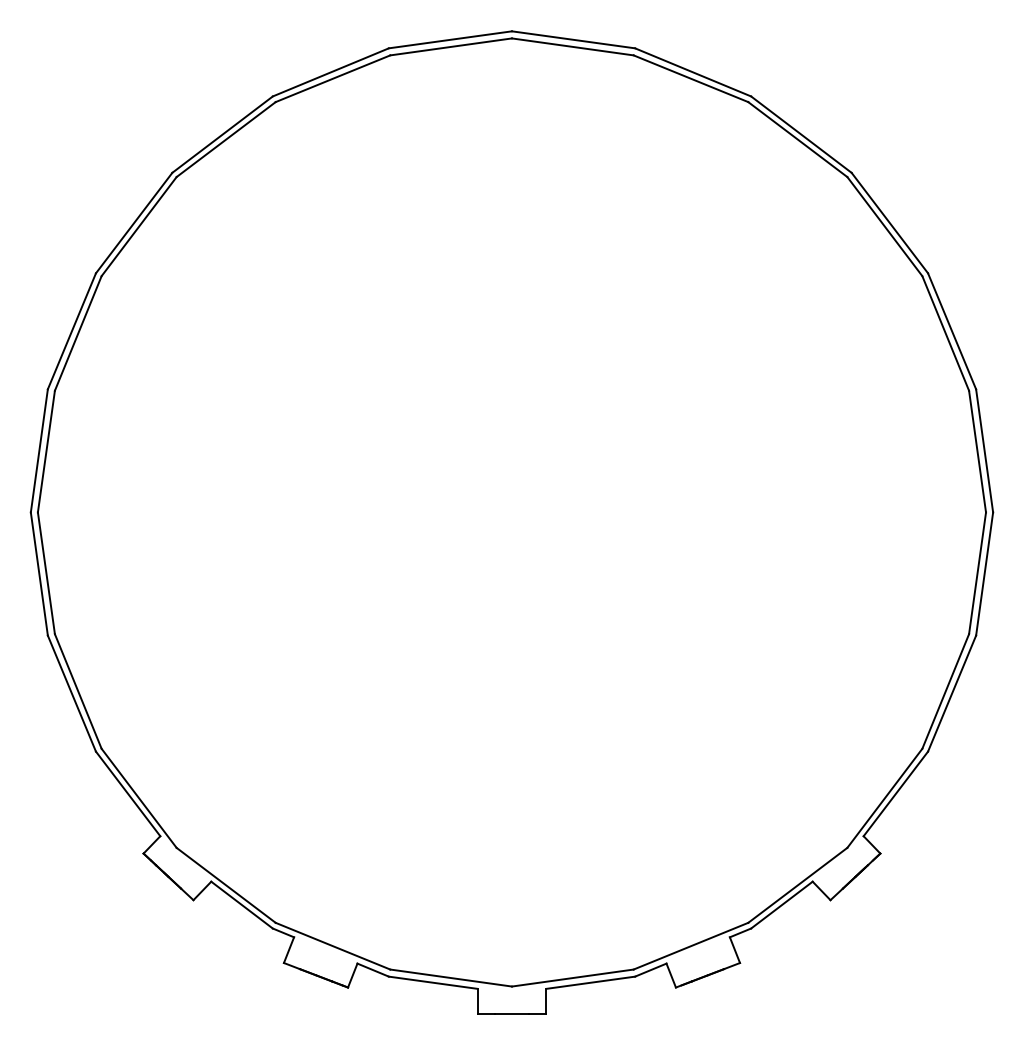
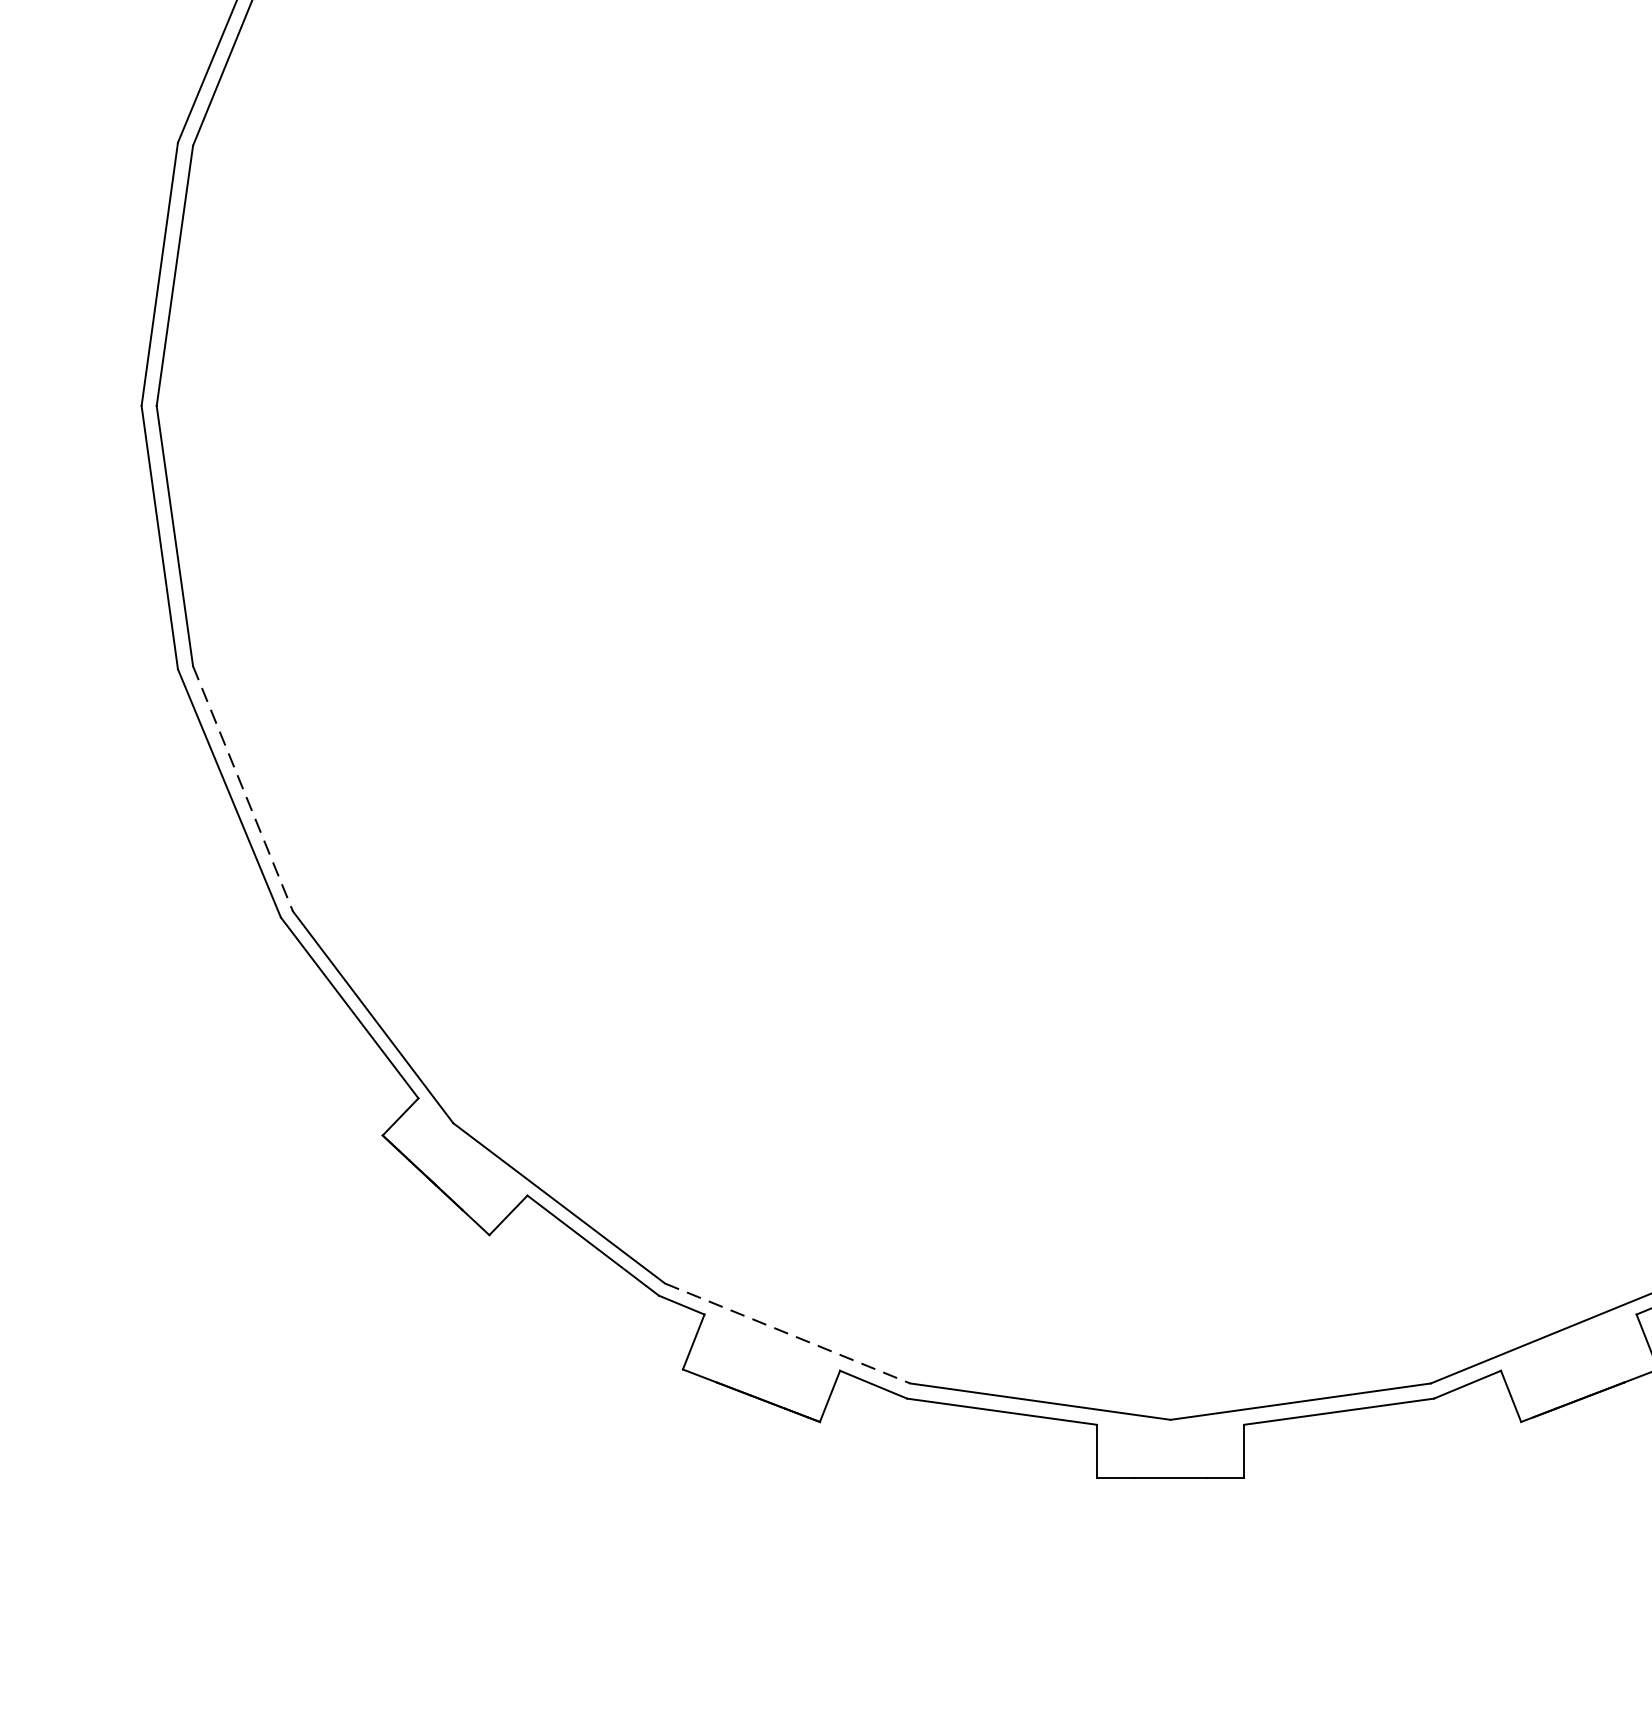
line: (78, 691) -> (243, 788), solid -> dashed
line: (332, 946) -> (786, 1334), solid -> dashed

